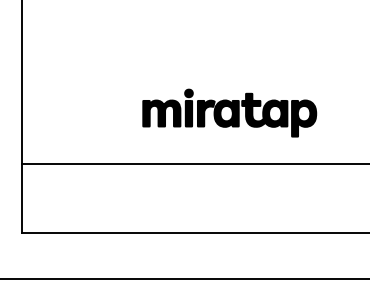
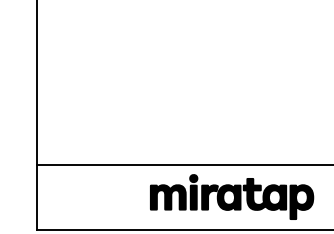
part: (229, 112) -> (231, 196), moved

